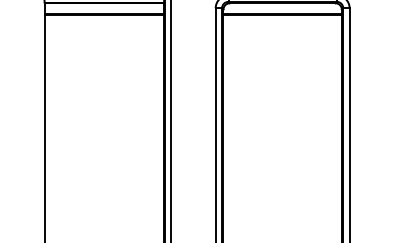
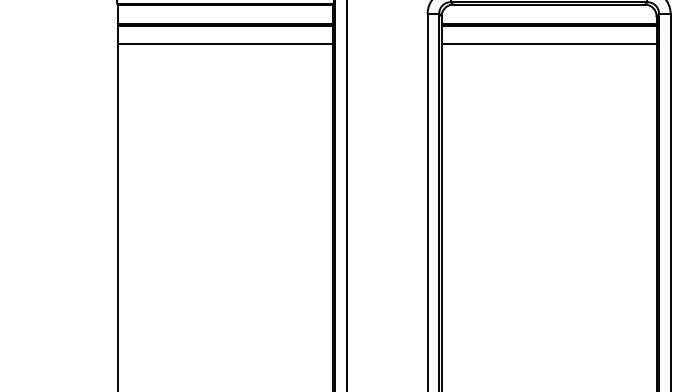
line: (104, 25) -> (225, 45), added
line: (282, 25) -> (548, 45), added

